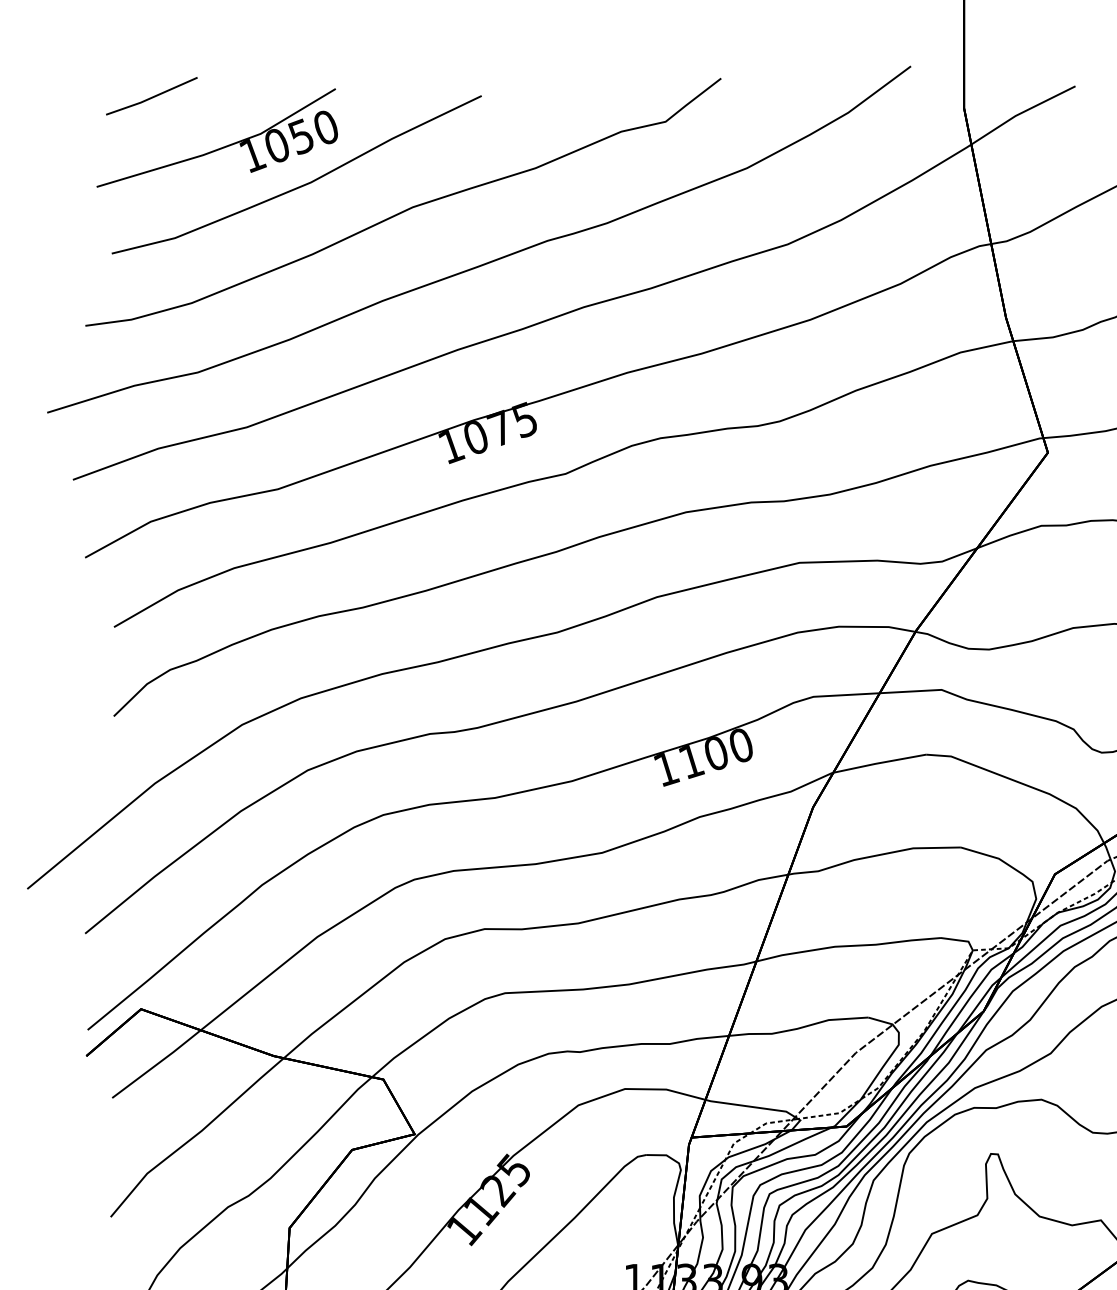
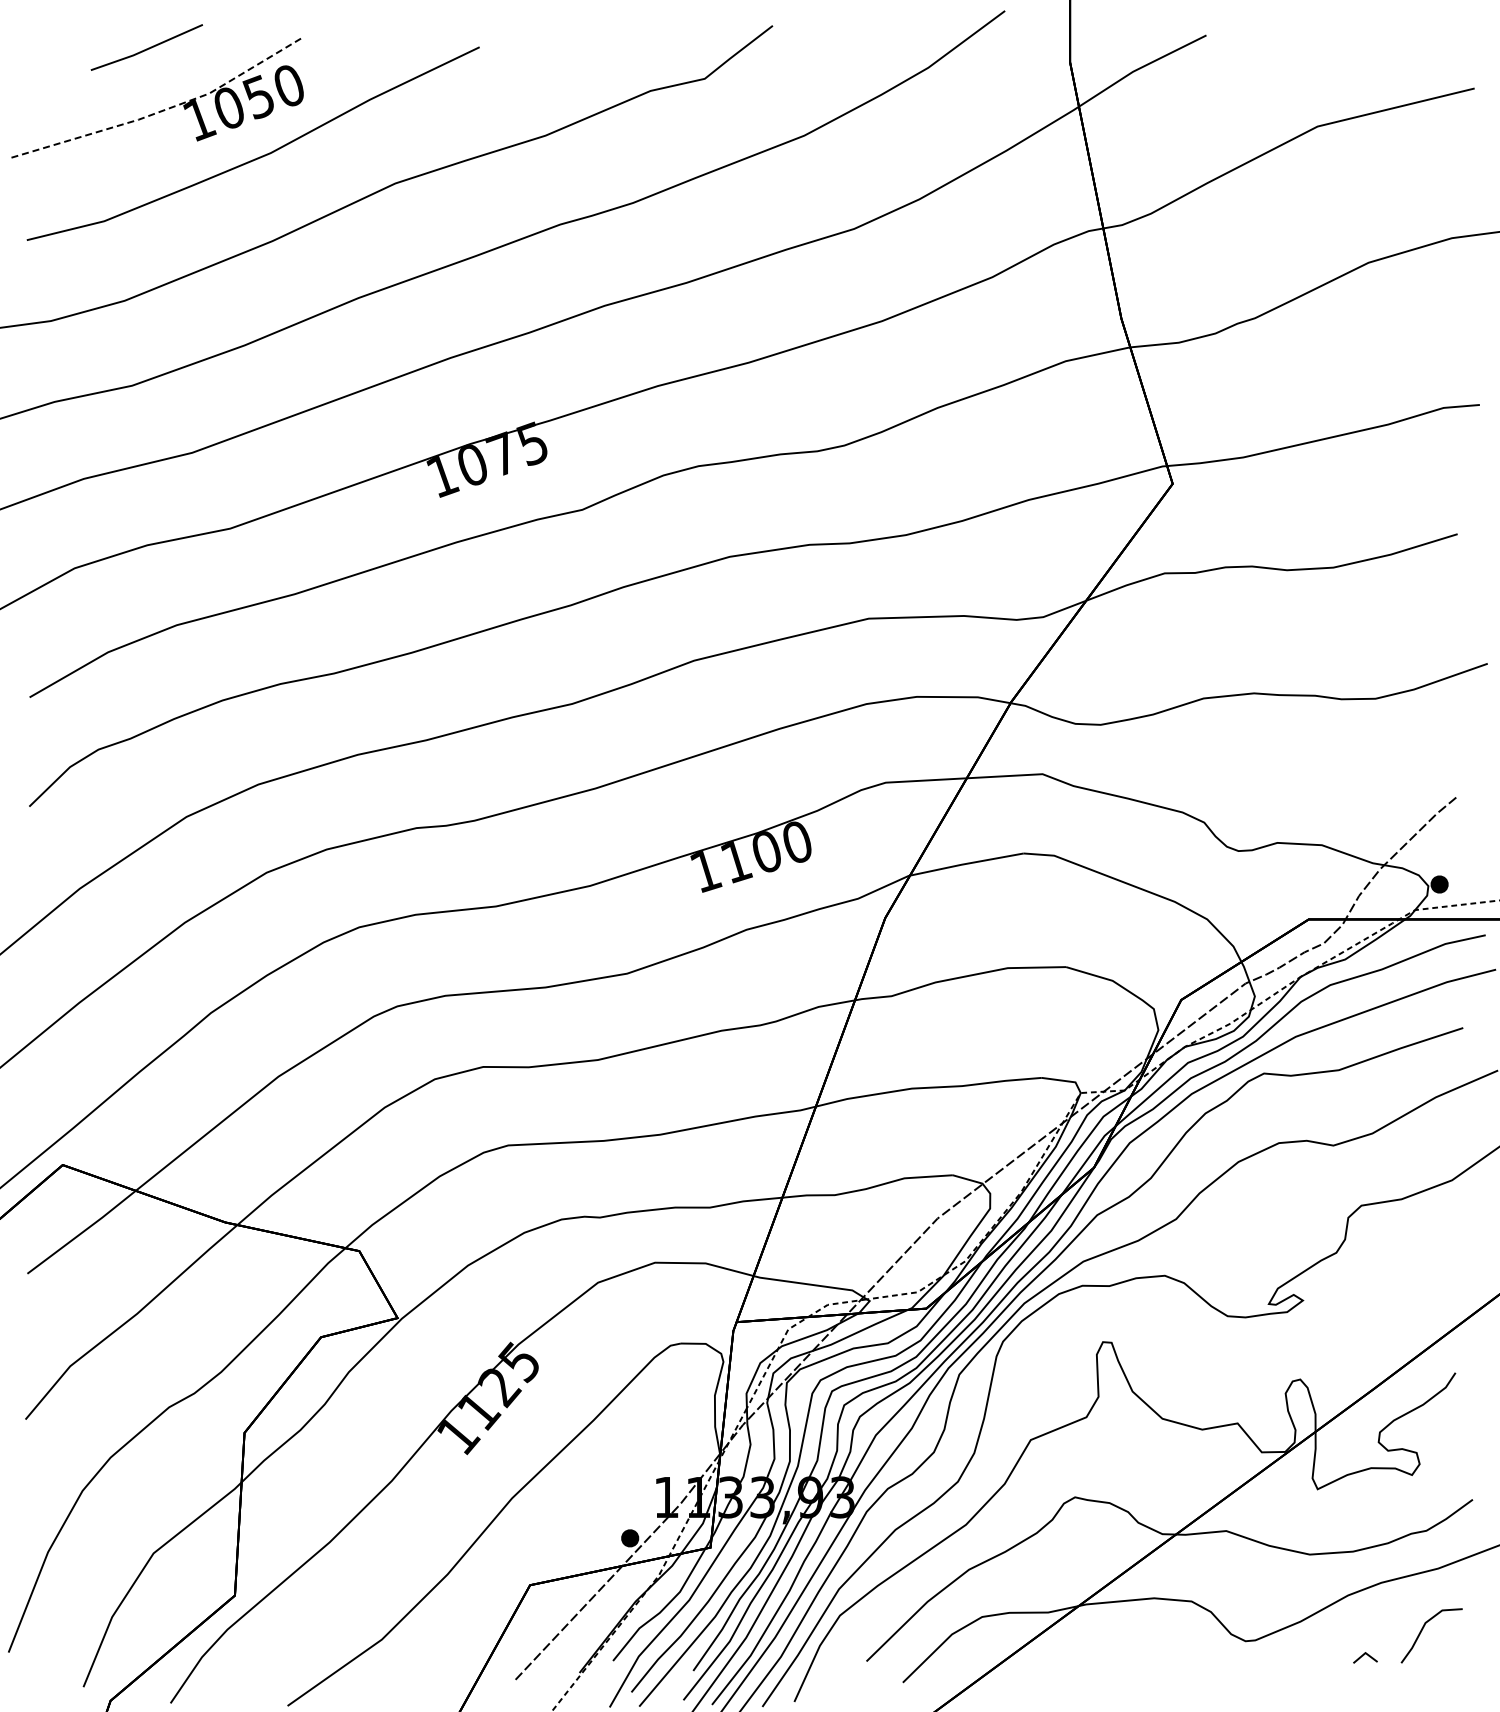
line: (151, 96) -> (146, 48), moved
line: (220, 148) -> (160, 111), solid -> dashed

